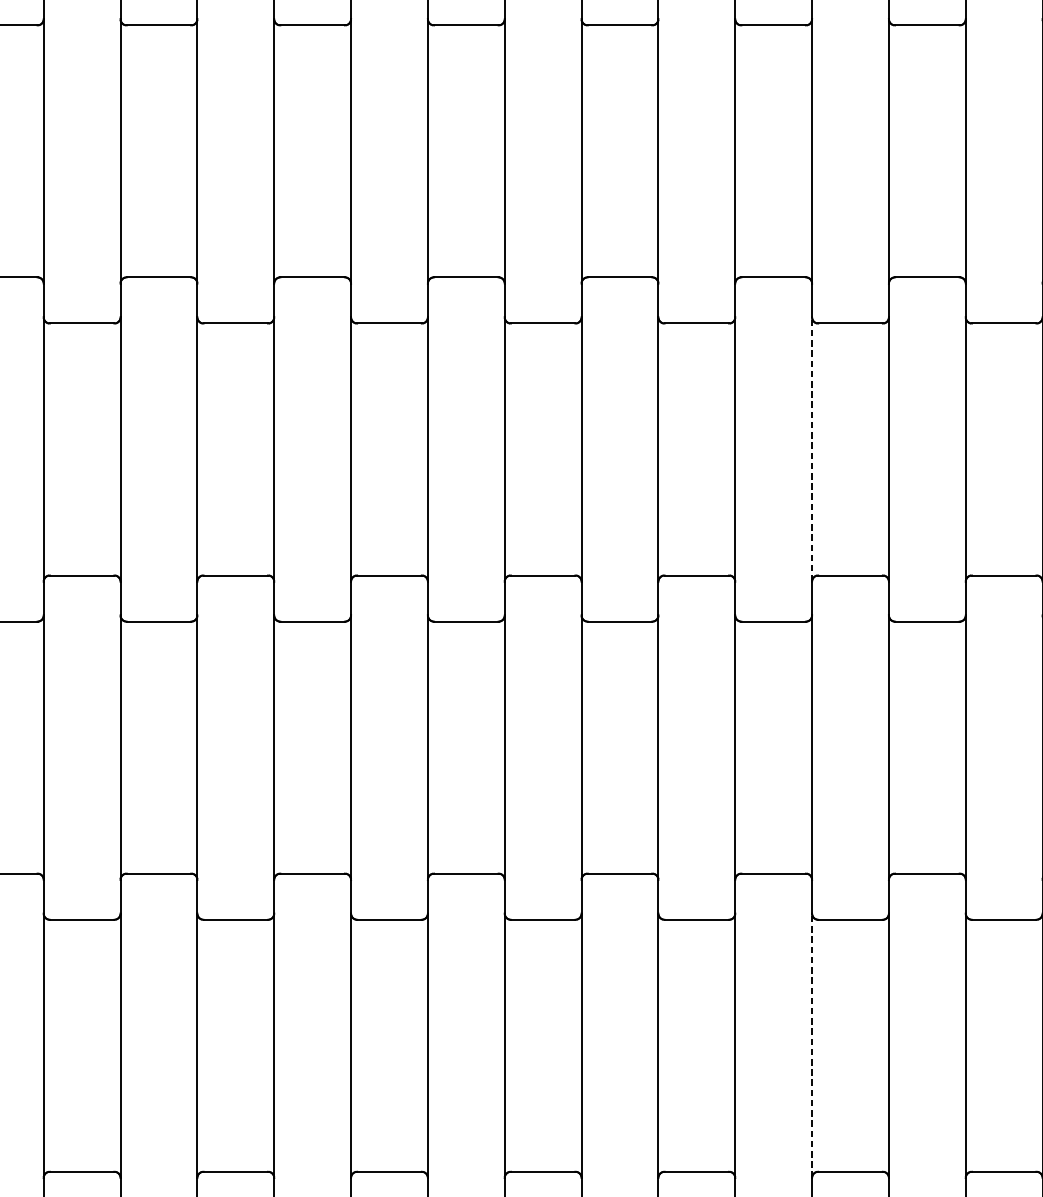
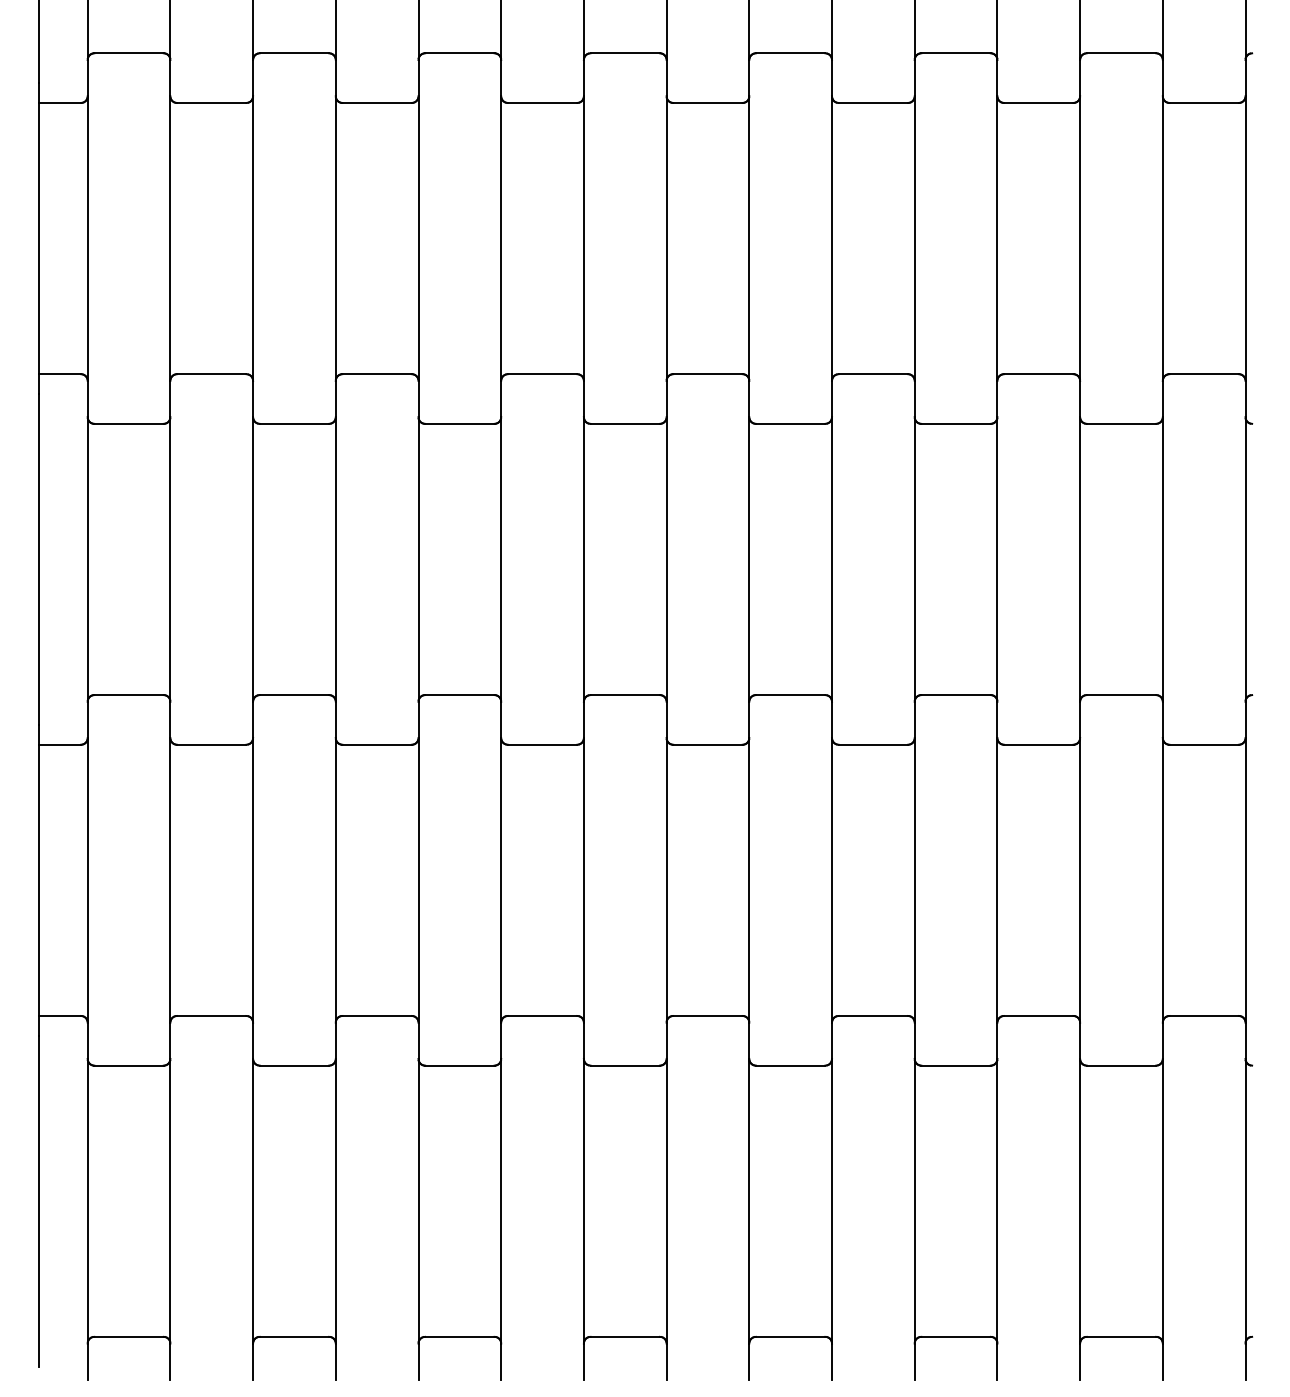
line: (811, 448) -> (914, 558), dashed -> solid
line: (811, 1045) -> (914, 1200), dashed -> solid

